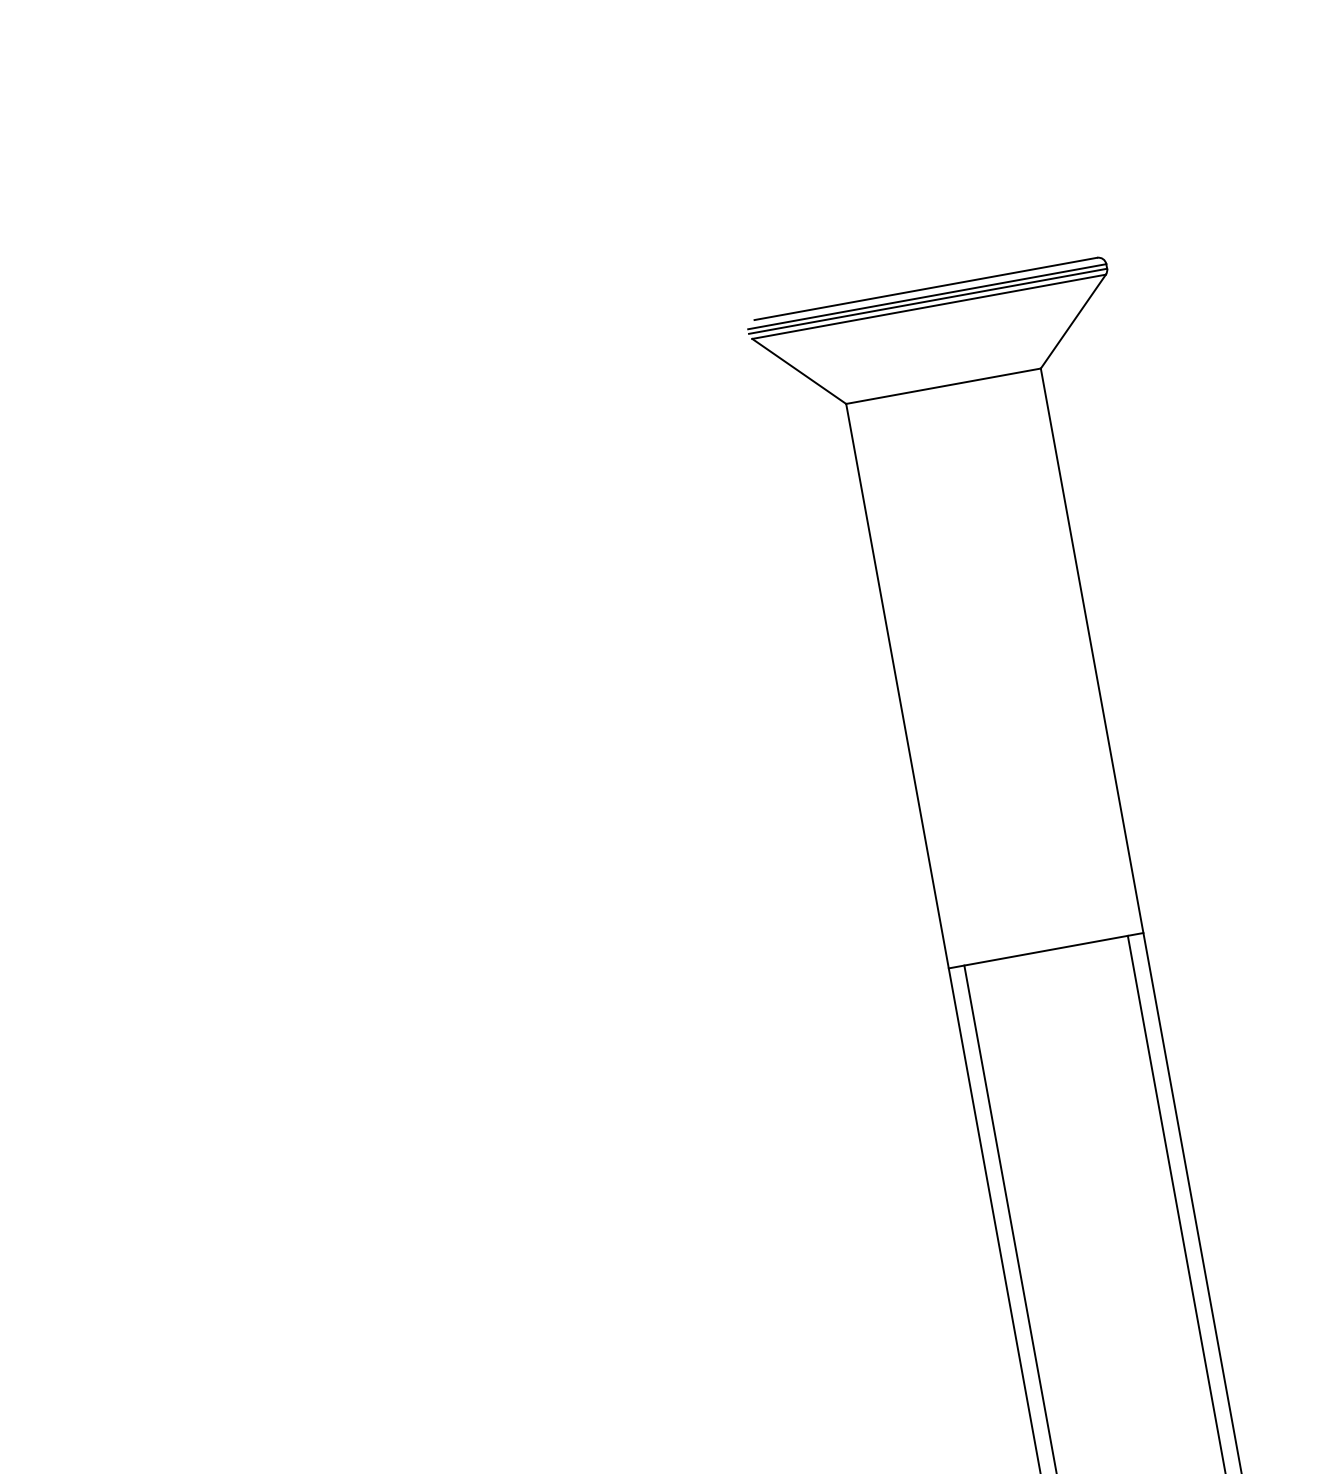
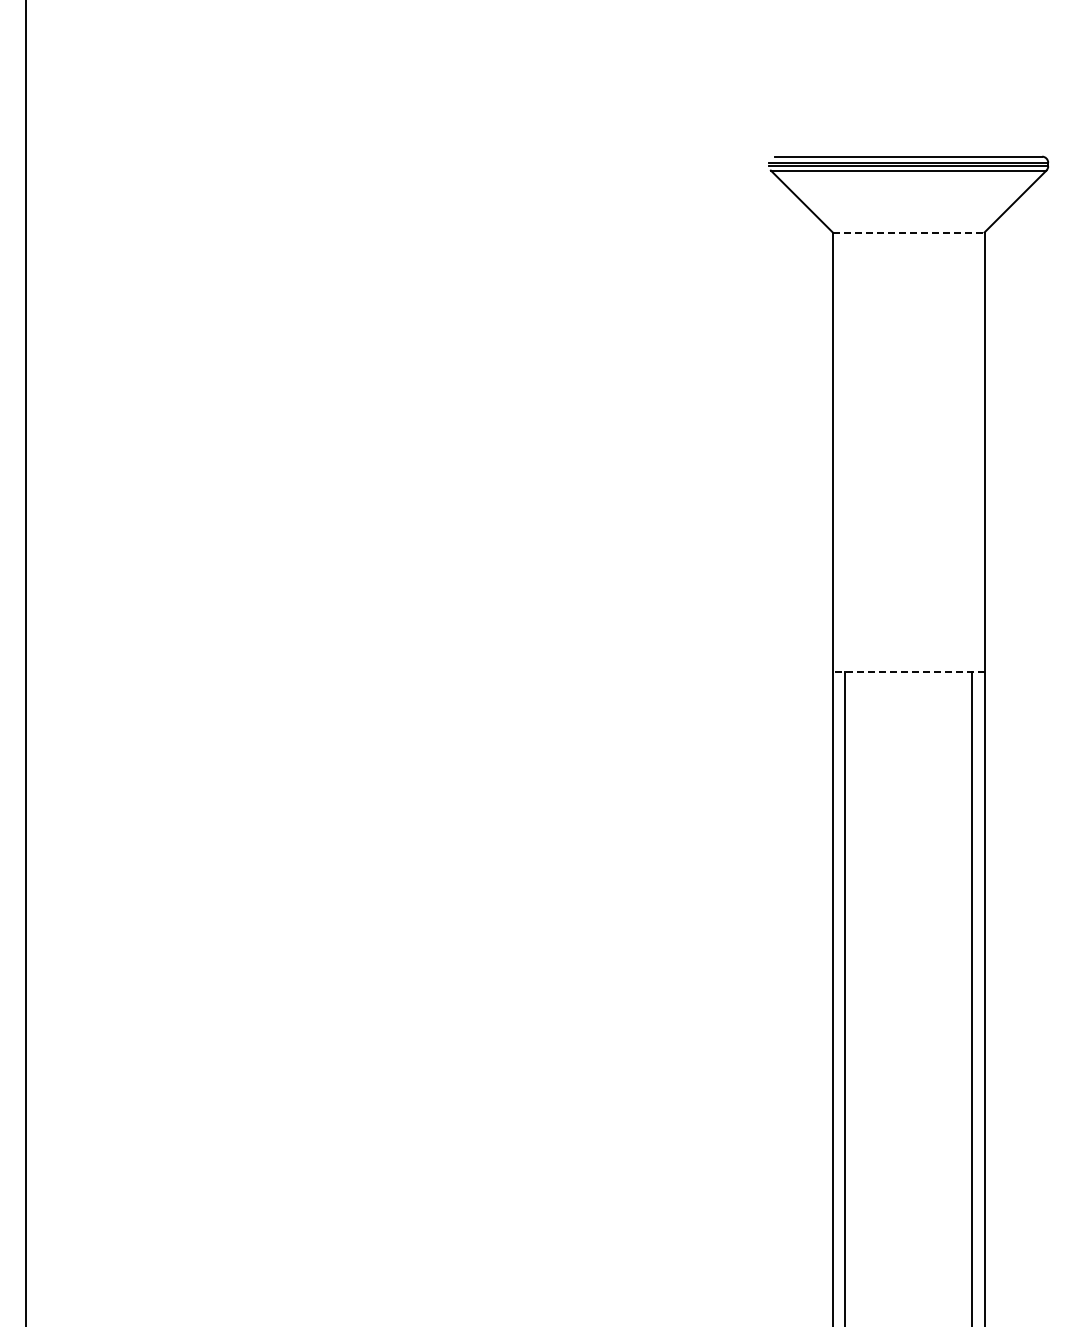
line: (943, 386) -> (908, 232), solid -> dashed
line: (1045, 950) -> (908, 672), solid -> dashed

